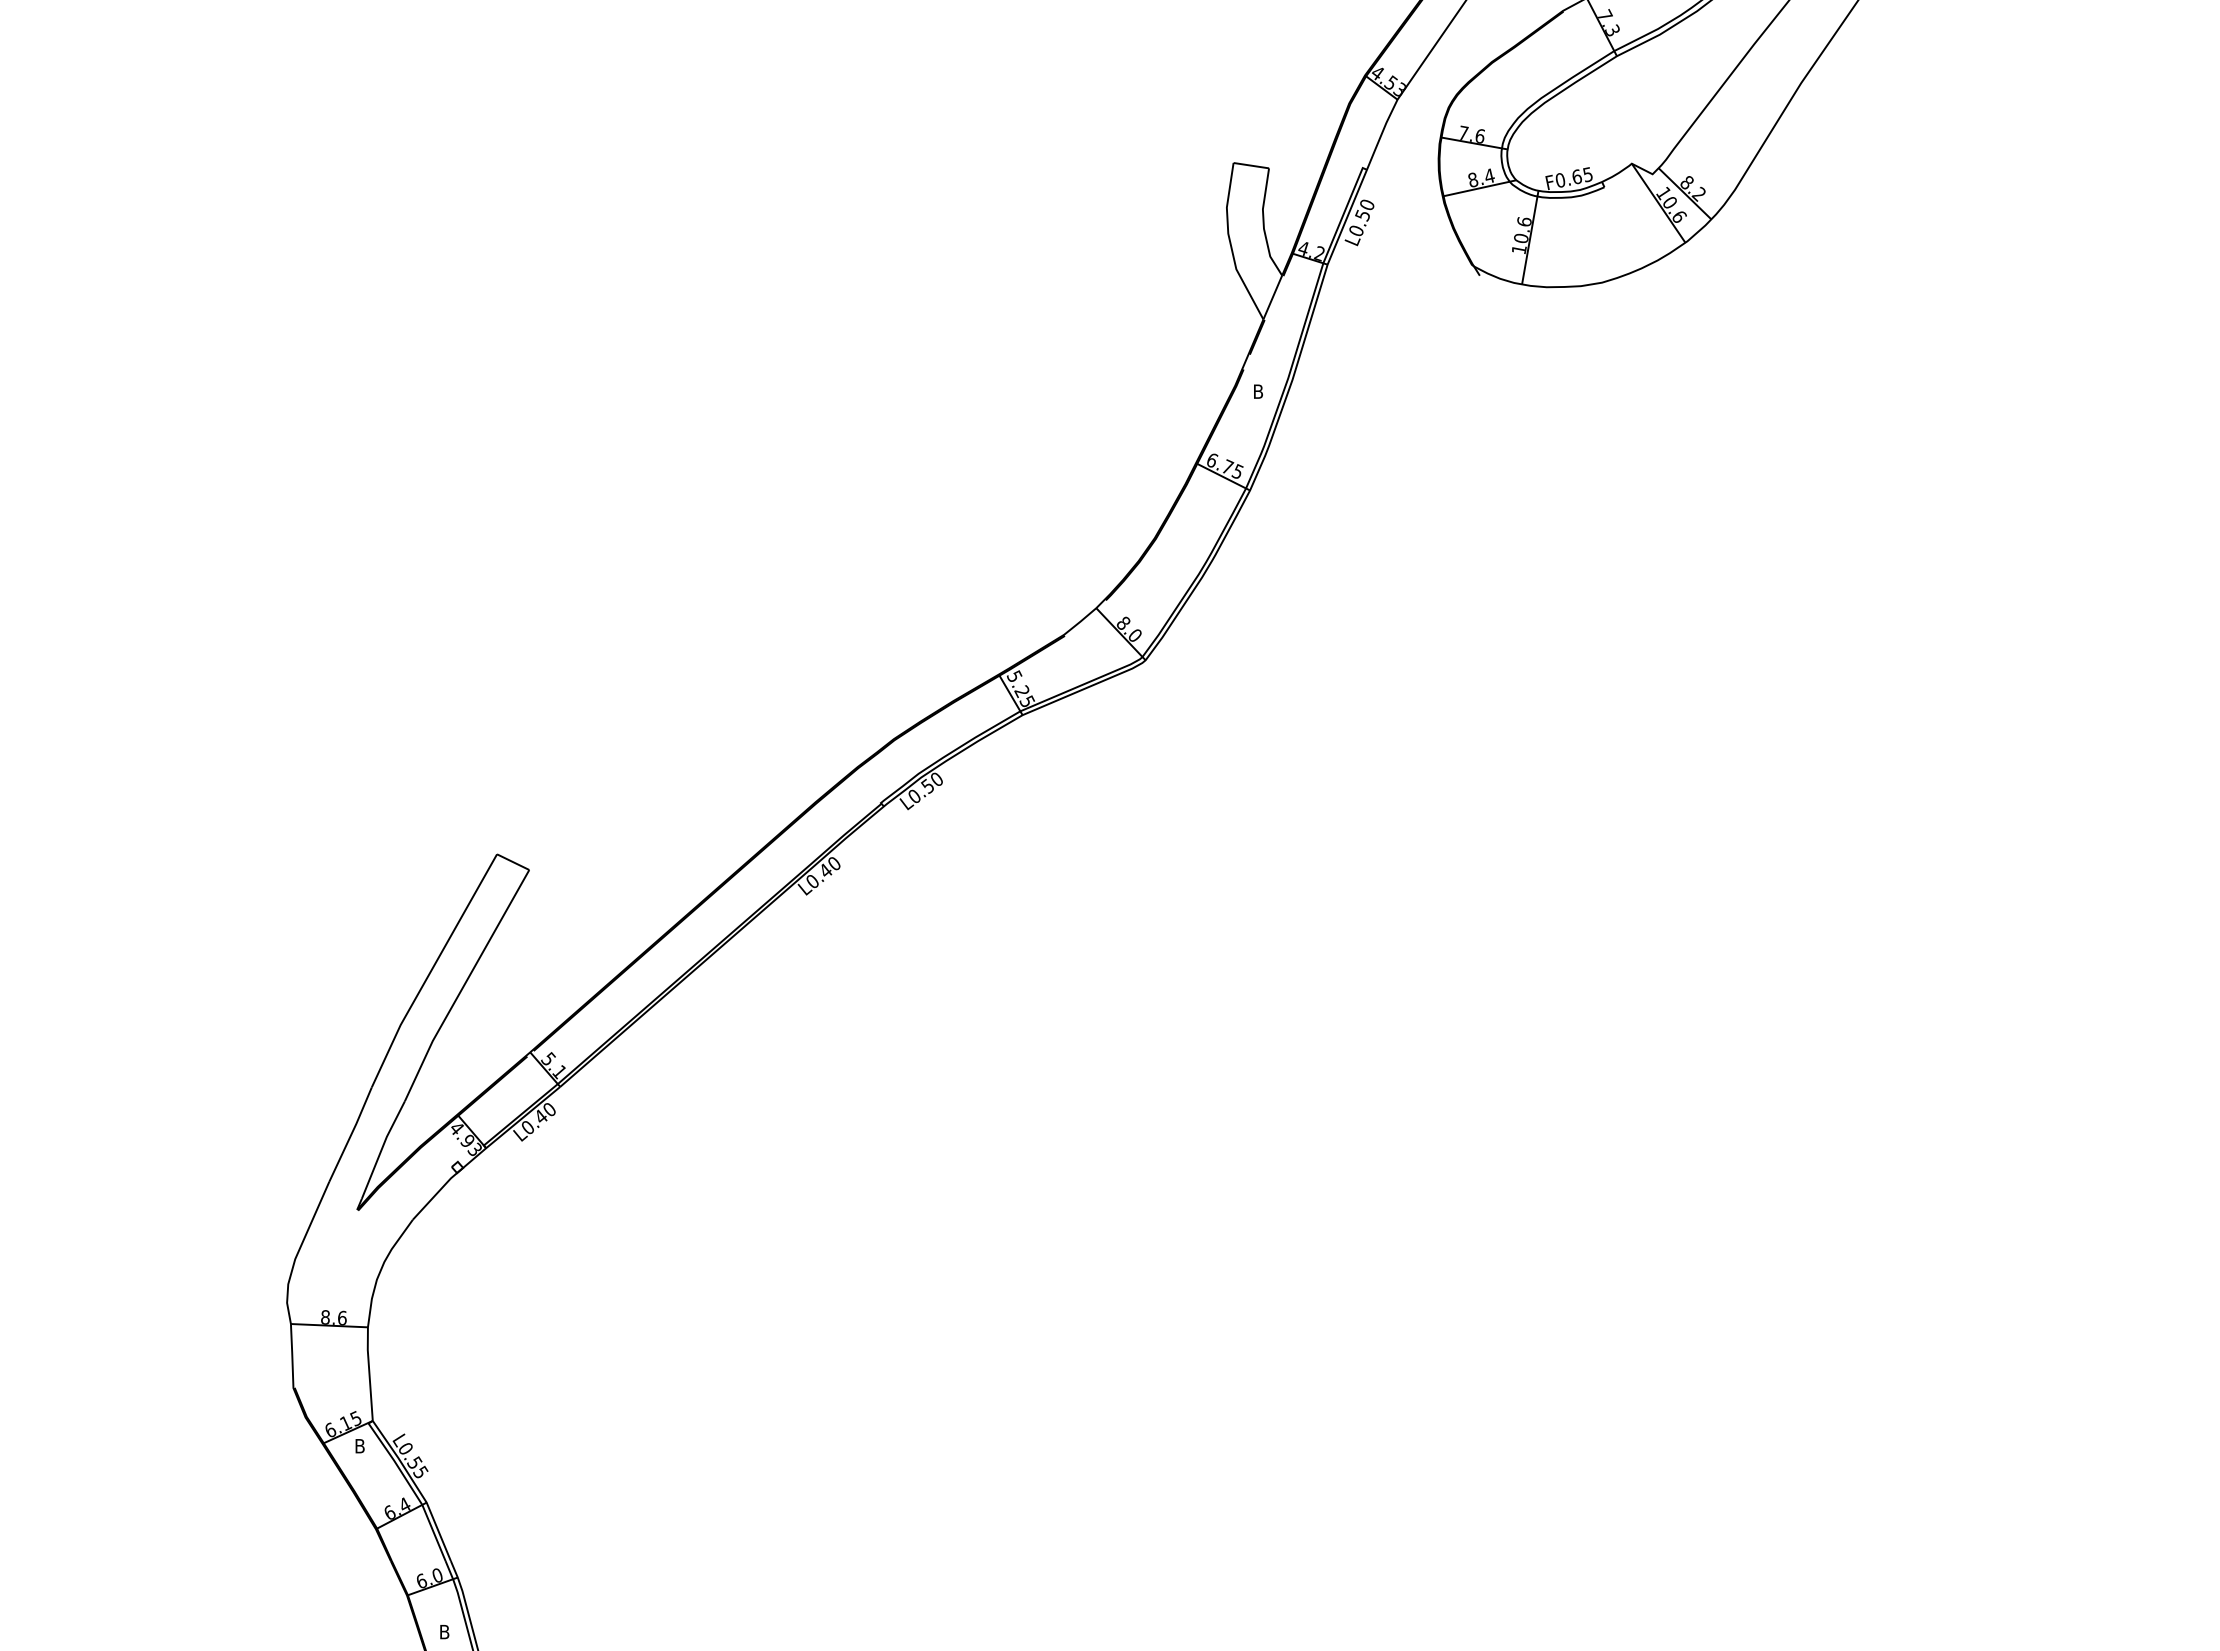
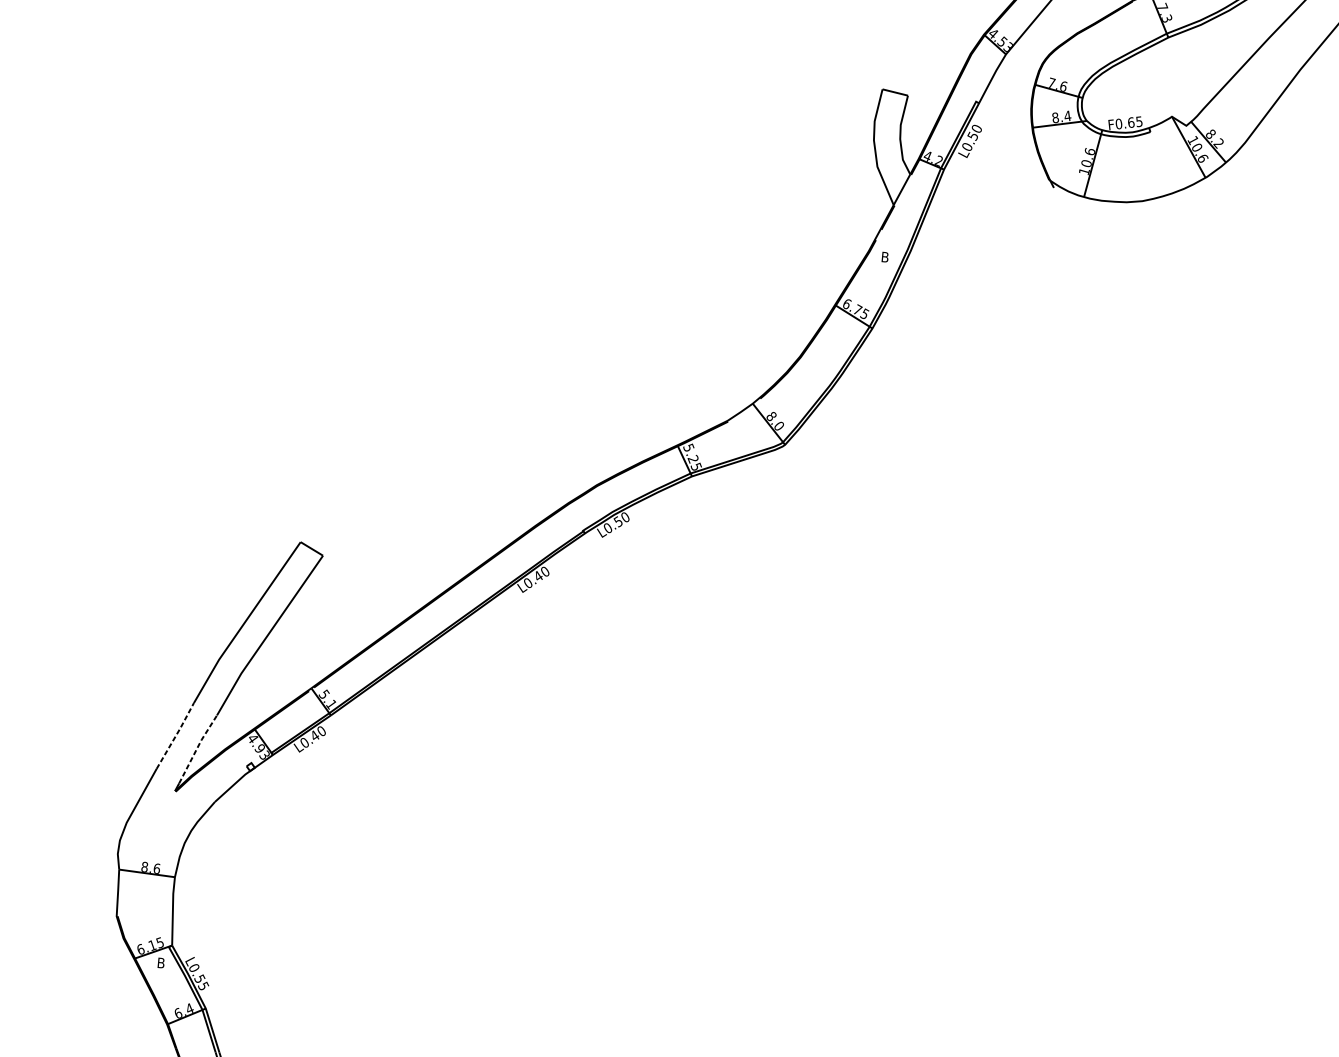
line: (351, 1134) -> (175, 735), solid -> dashed
line: (382, 1148) -> (197, 748), solid -> dashed

